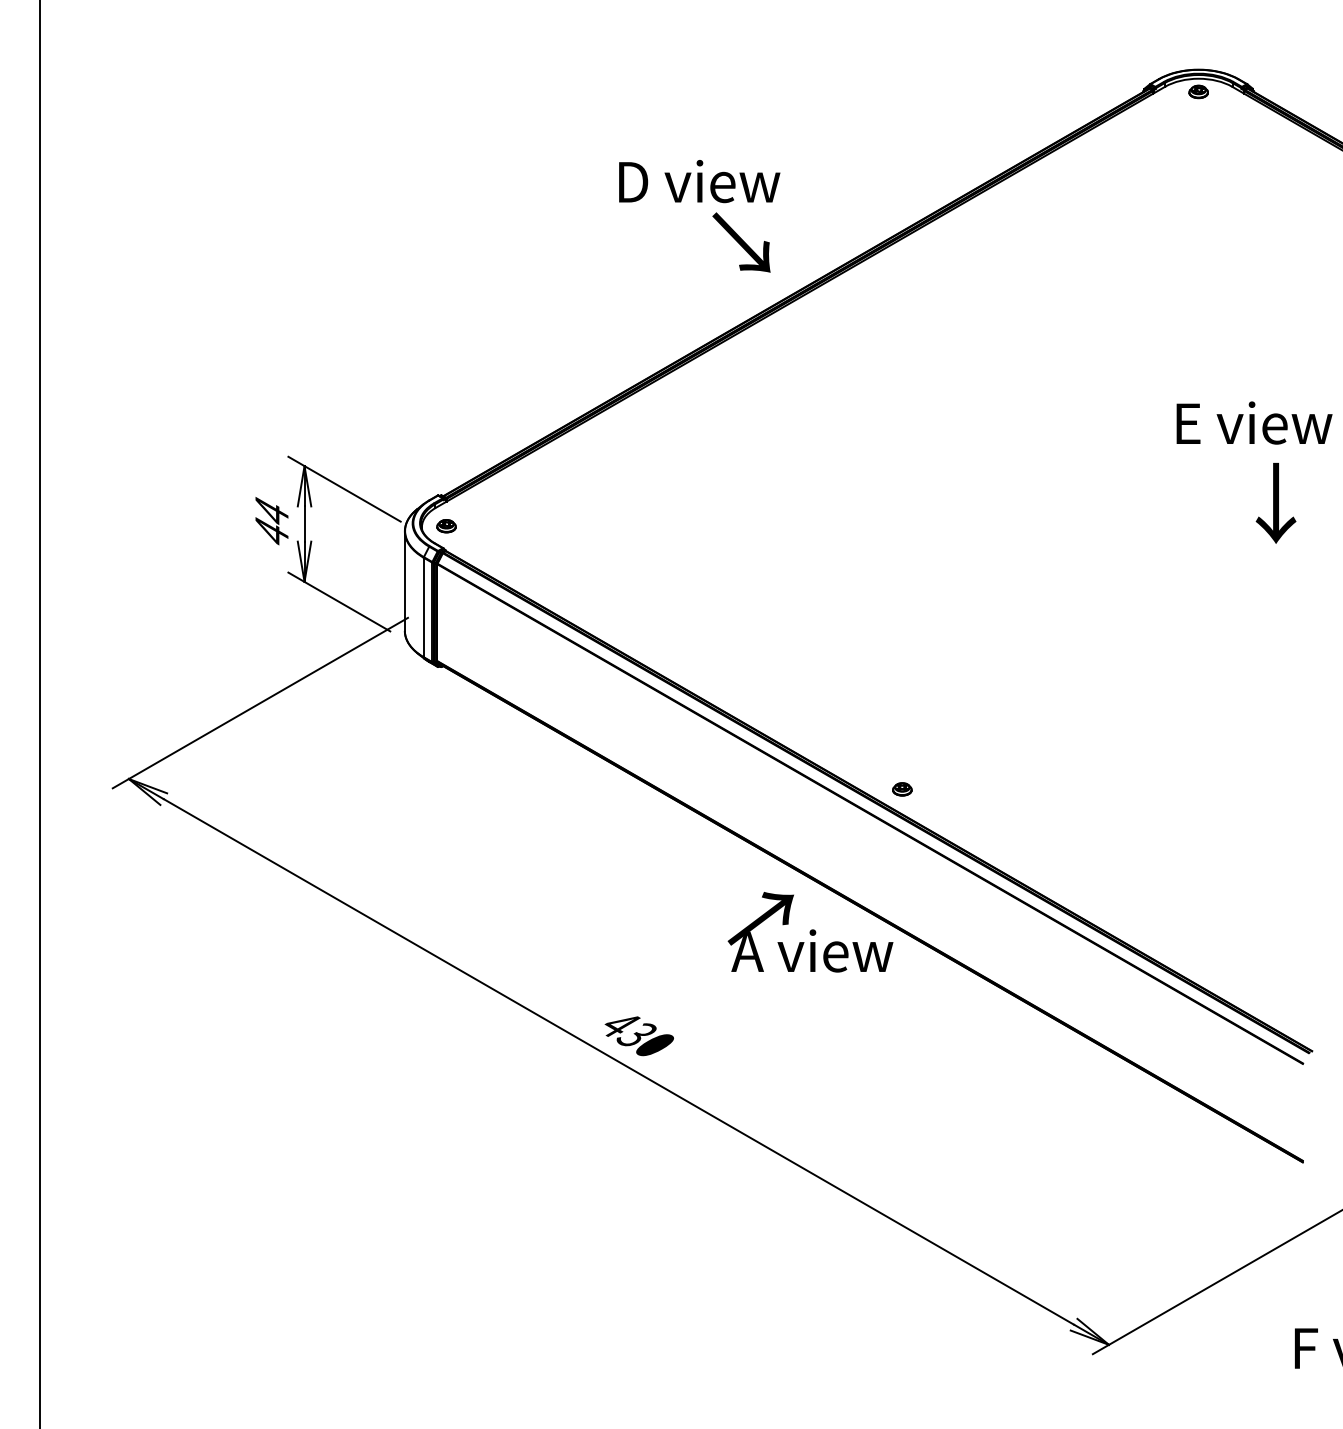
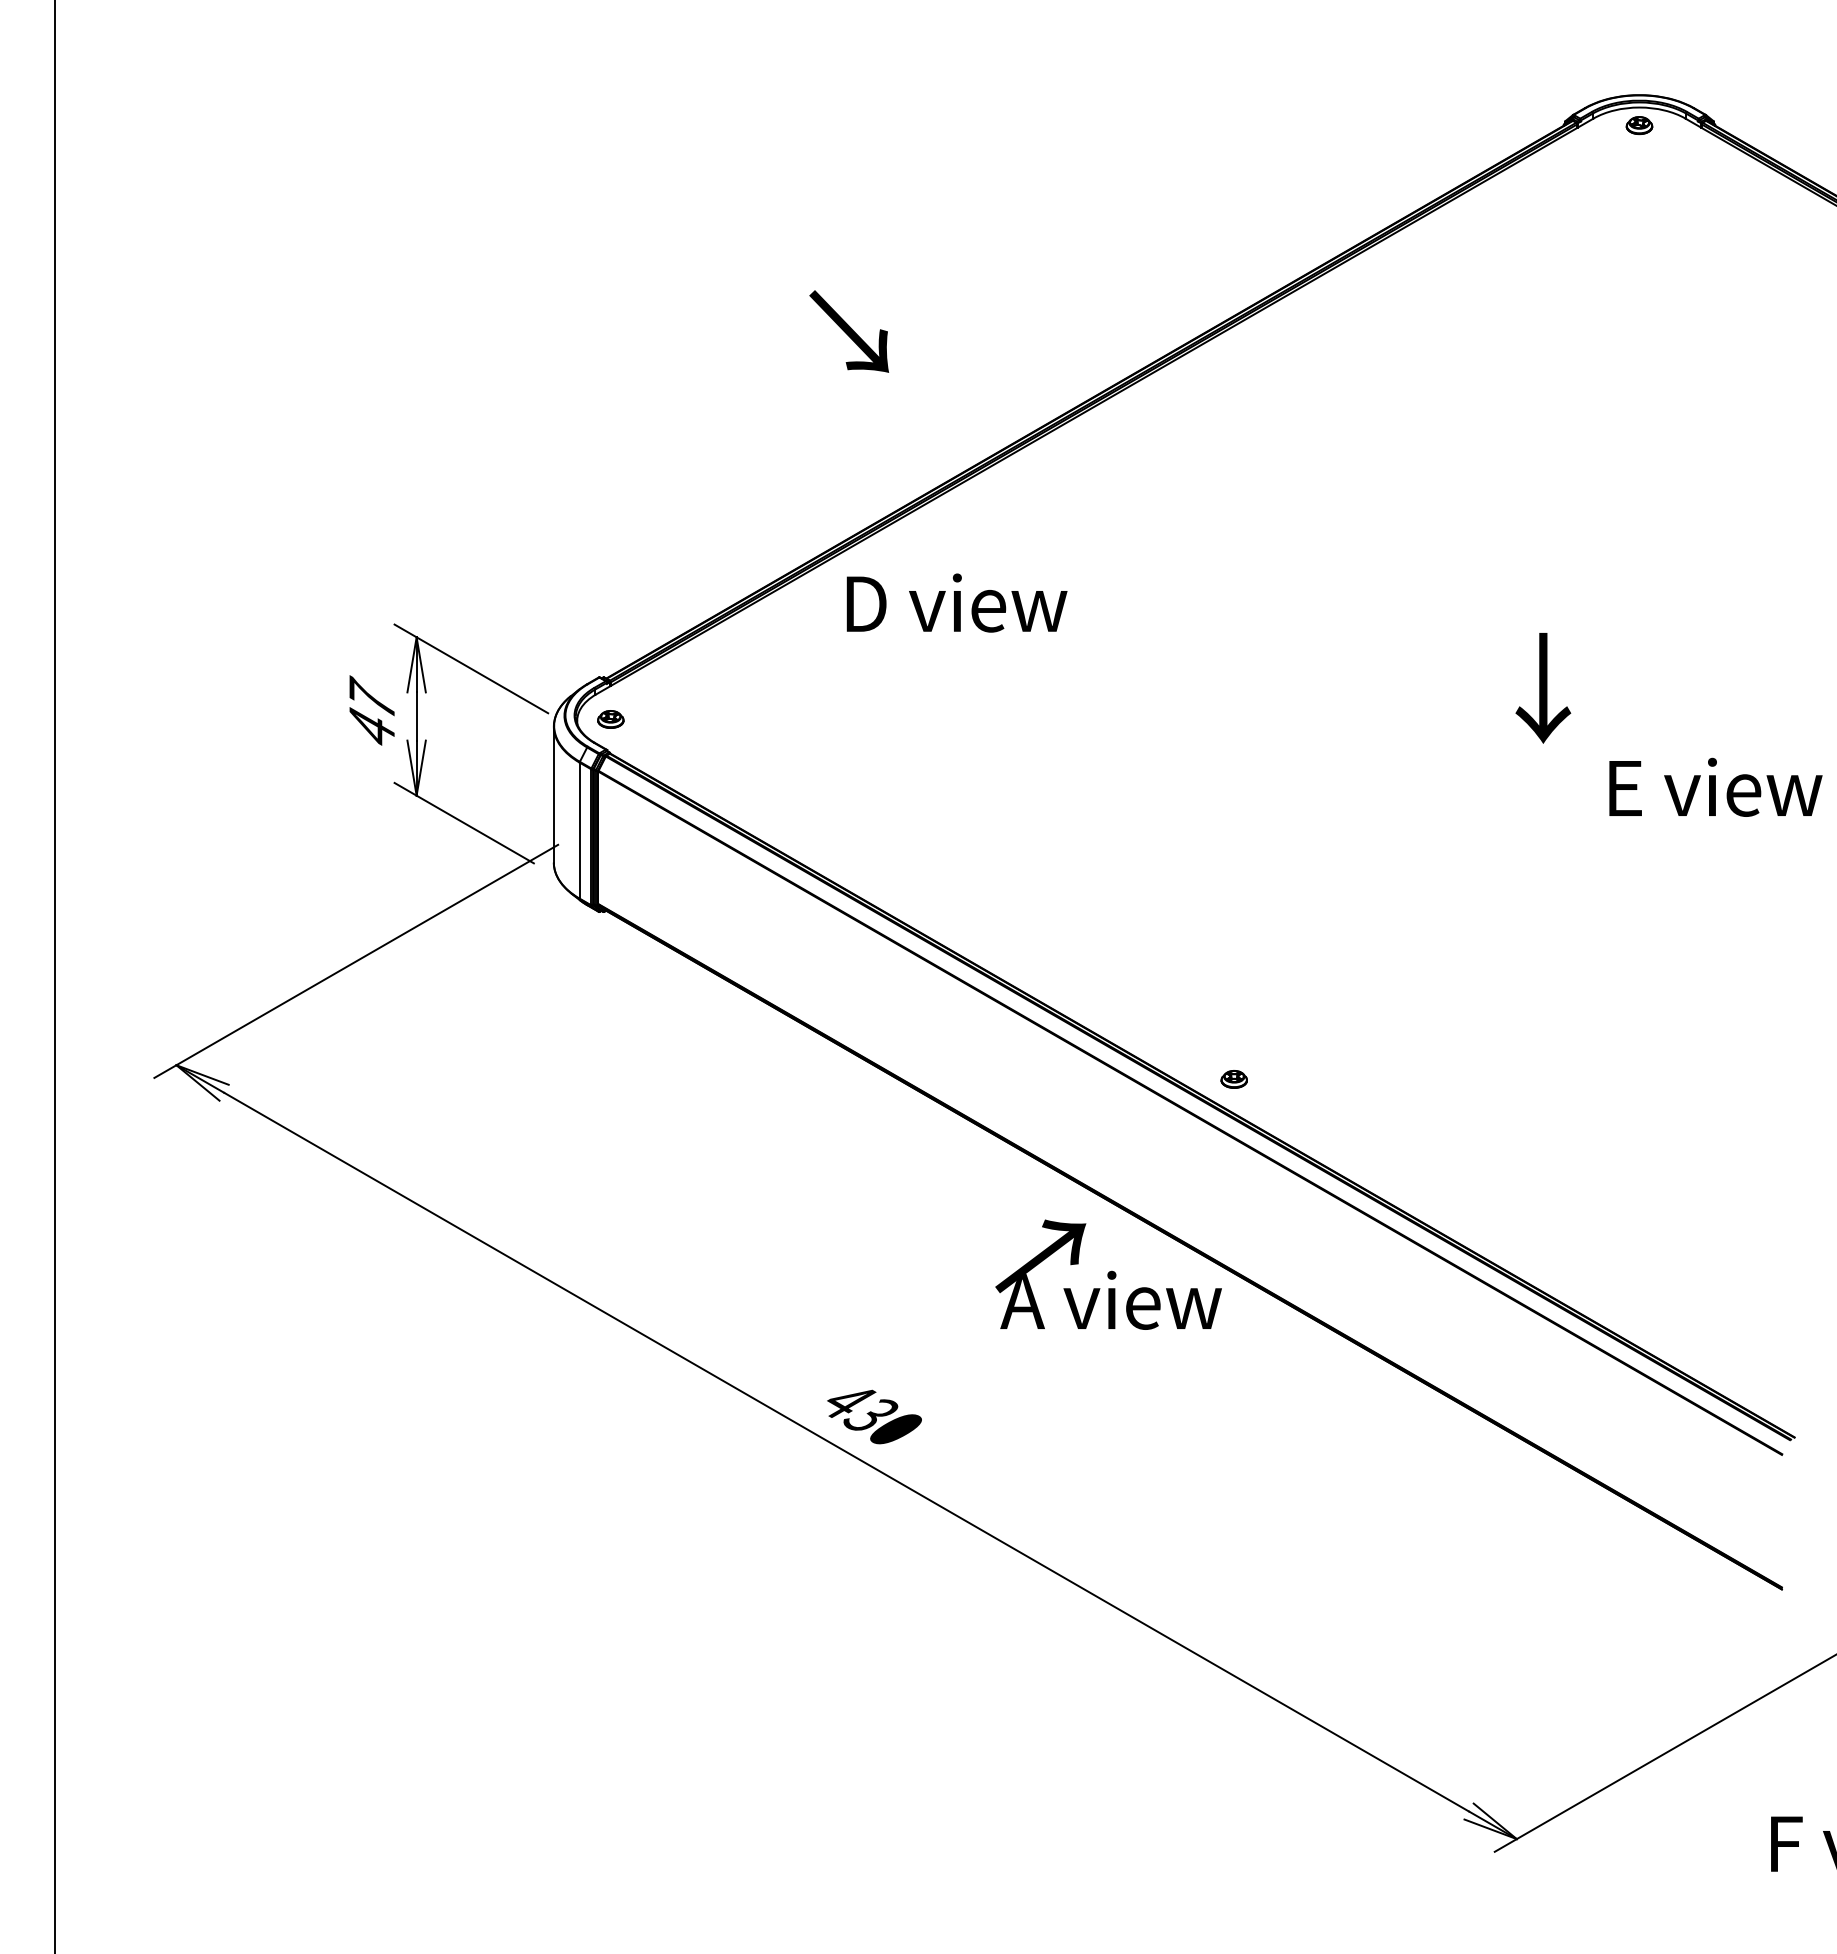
text: (699, 181) -> (956, 602), moved
text: (741, 242) -> (849, 331), moved
text: (1254, 422) -> (1715, 786), moved
text: (1276, 503) -> (1543, 688), moved
text: (271, 509) -> (371, 696), 44 -> 47

